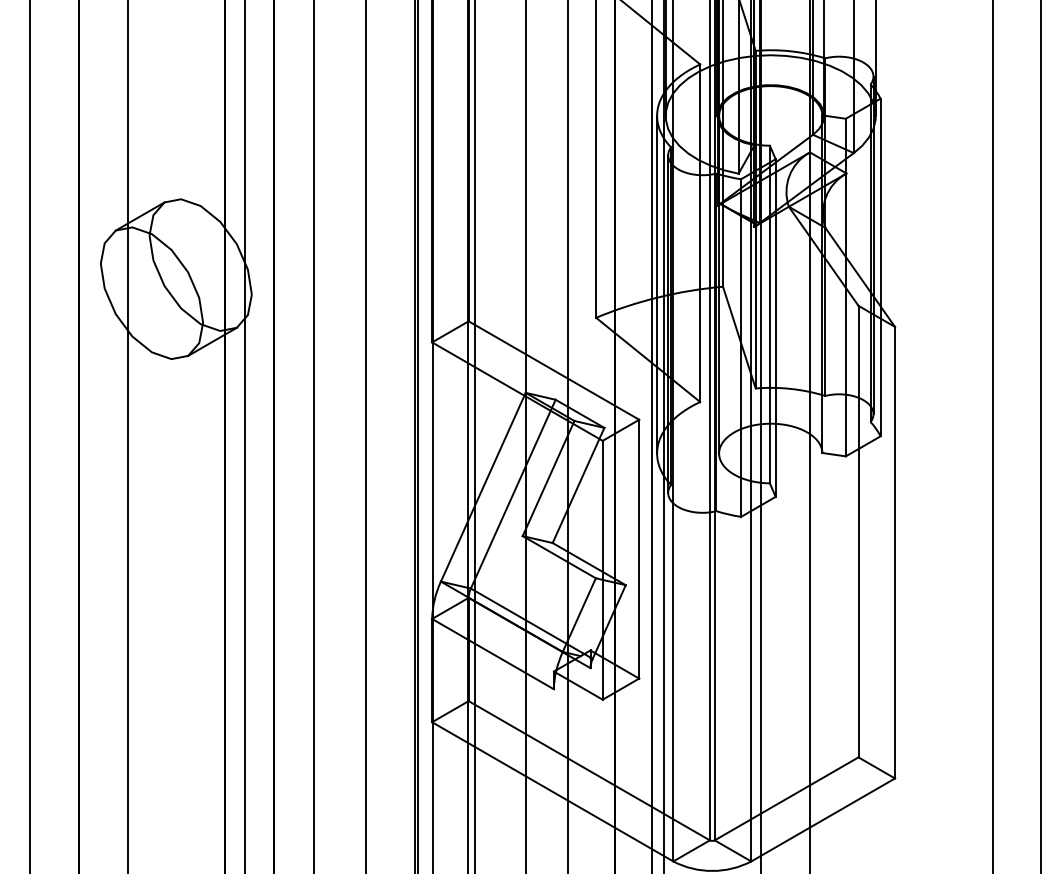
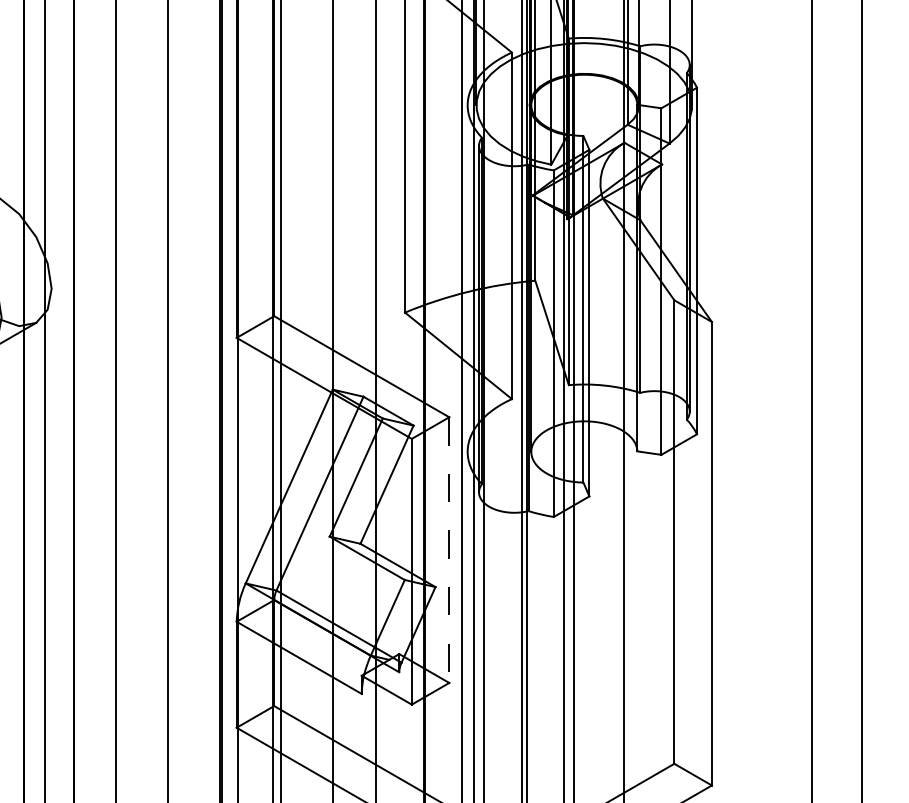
line: (657, 284) -> (468, 278), removed
line: (639, 549) -> (449, 550), solid -> dashed

